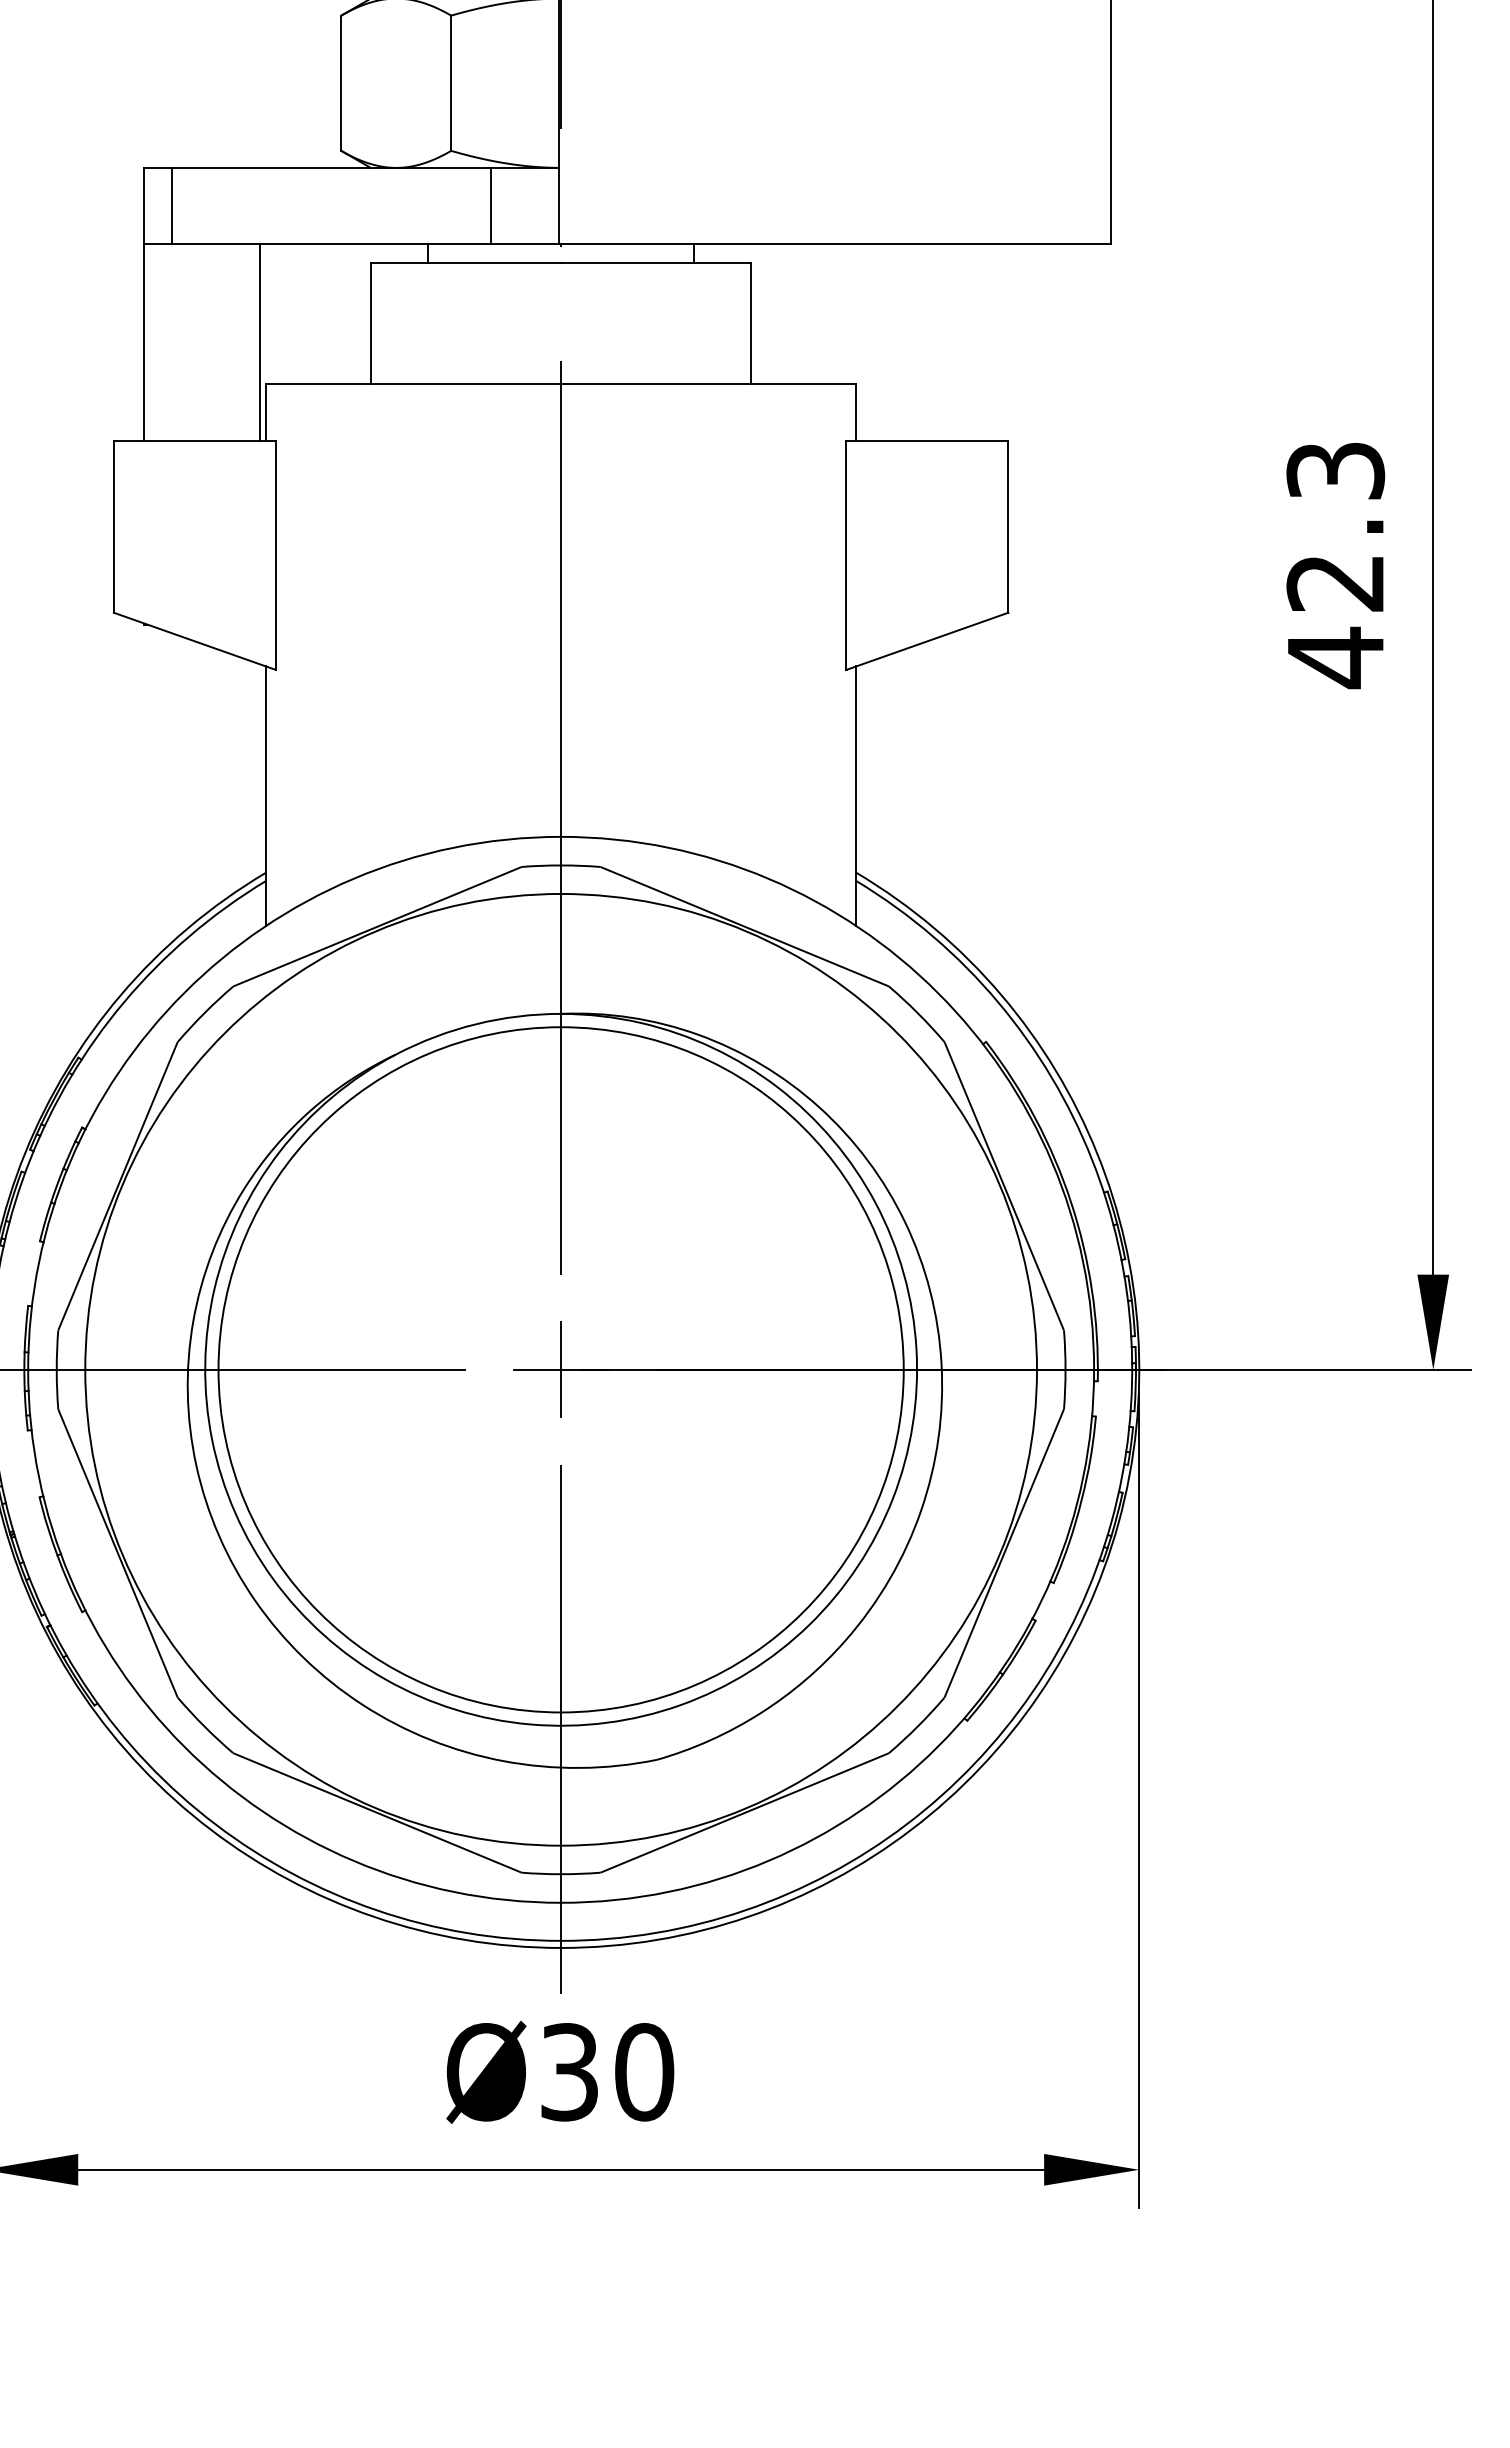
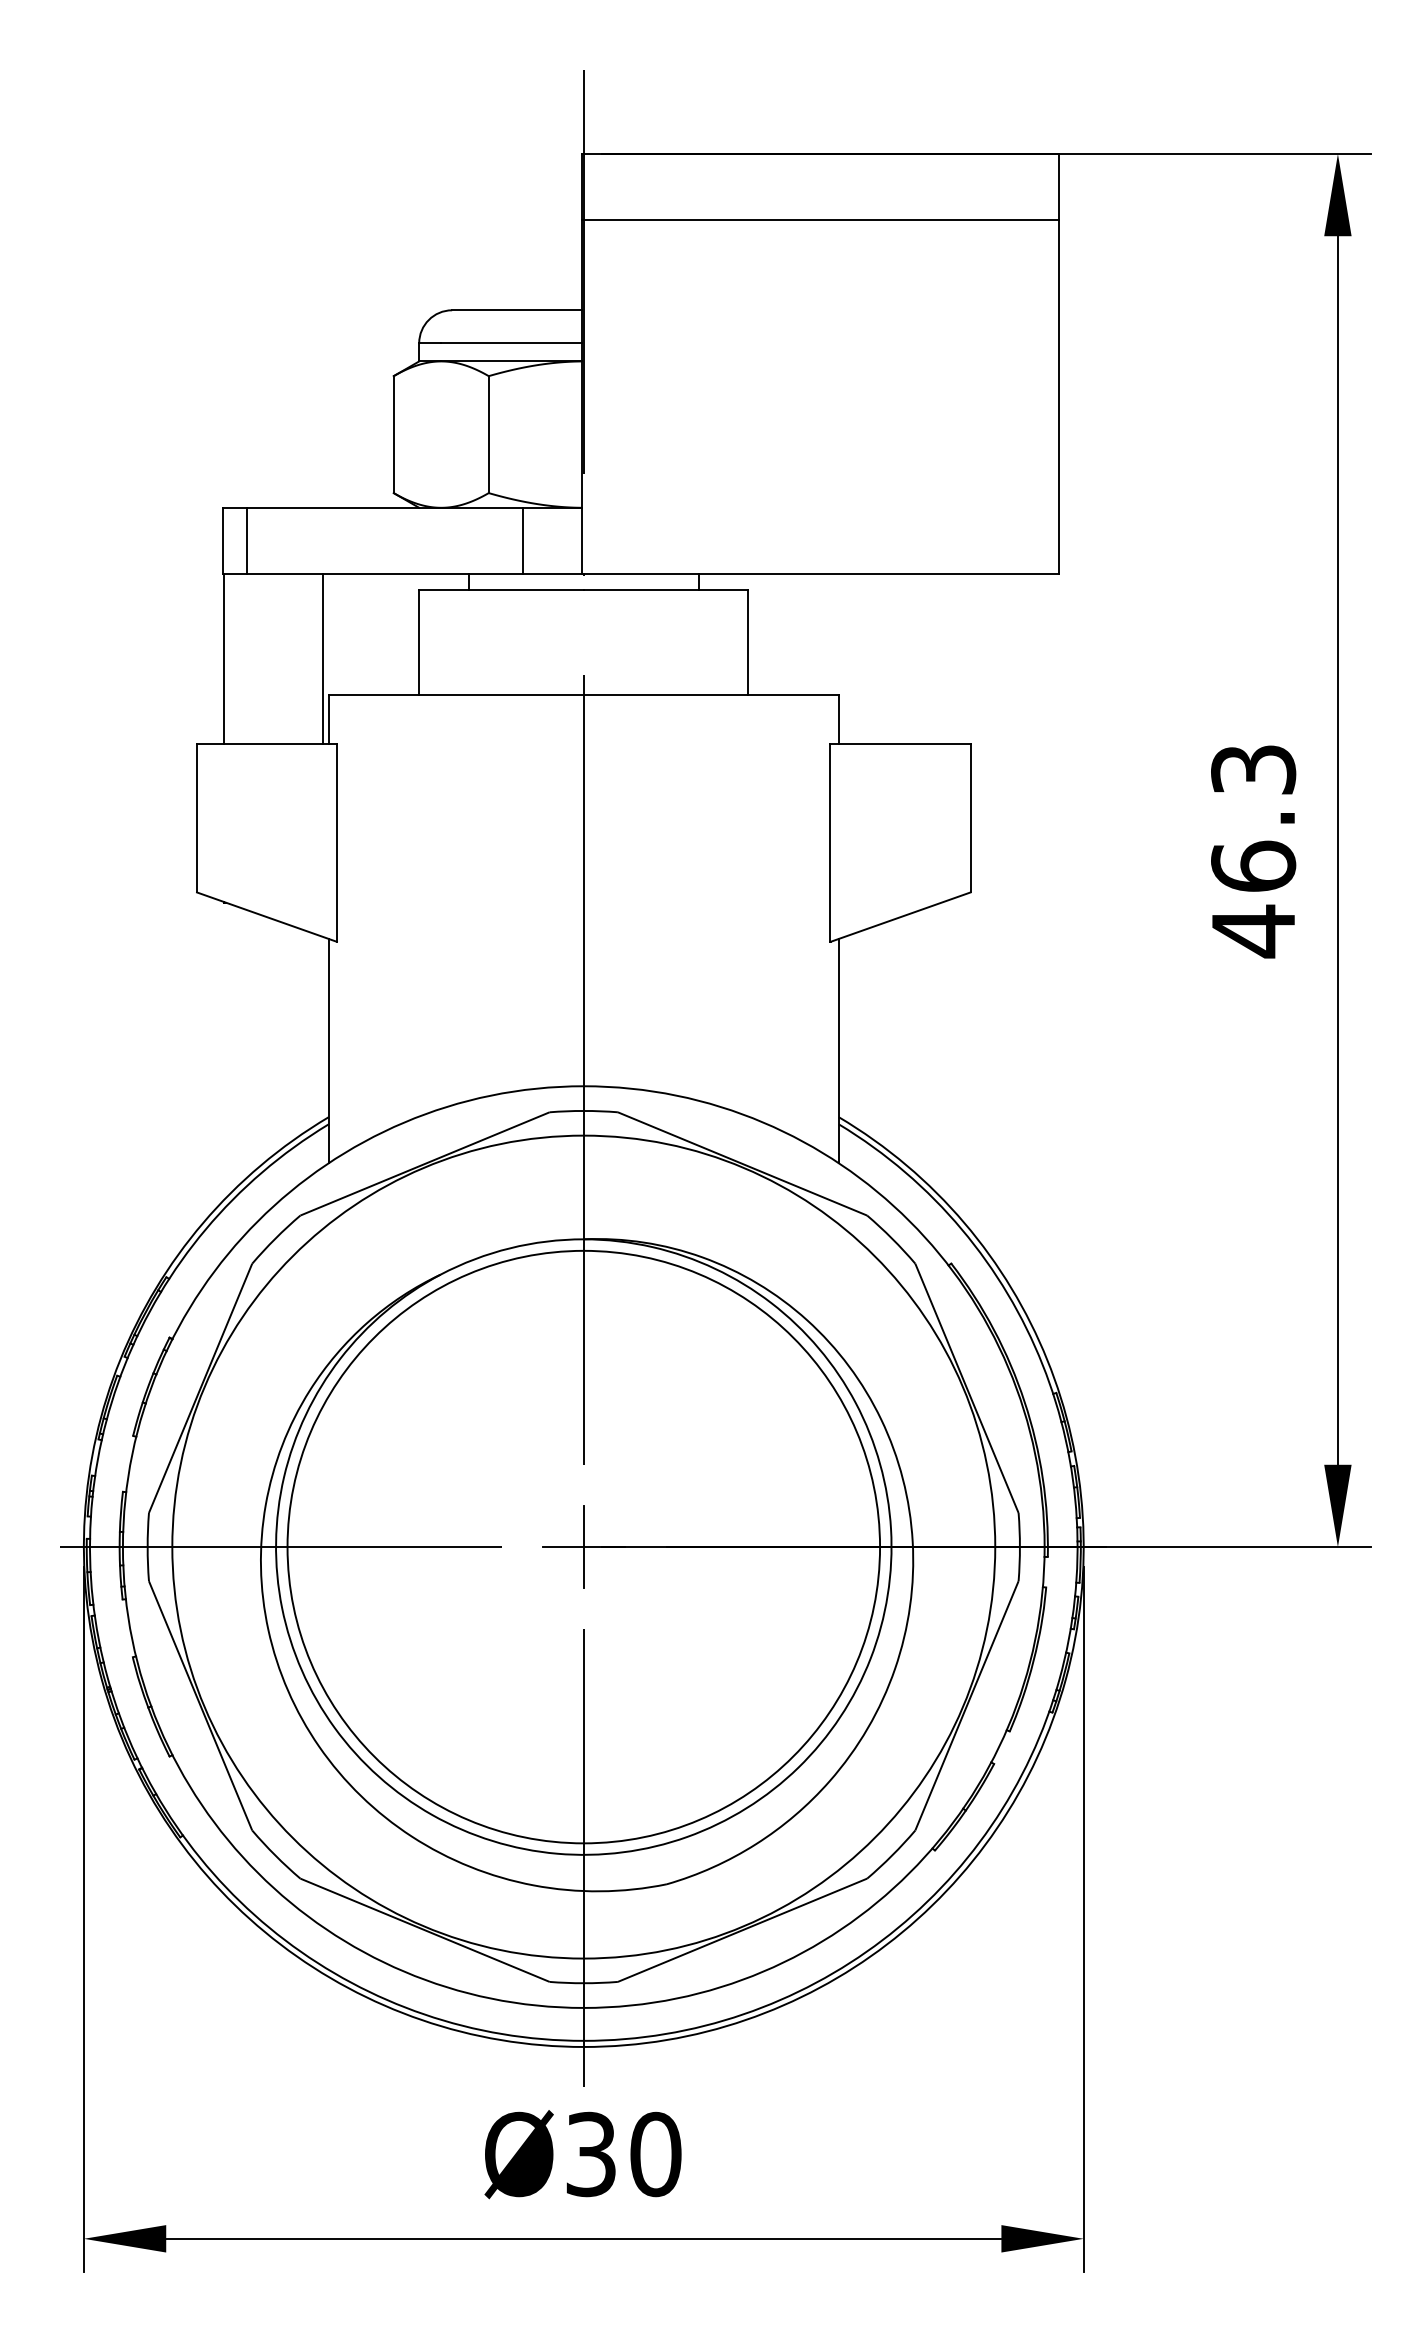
text: (1335, 581) -> (1253, 865), 42.3 -> 46.3

